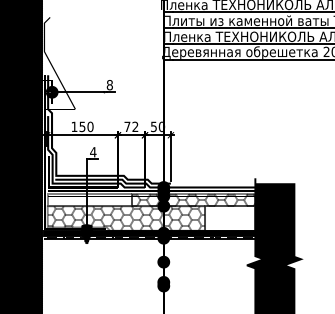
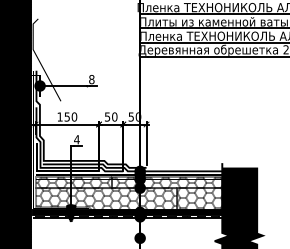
text: (131, 126) -> (111, 116), 72 -> 50
hatch: (89, 200) -> (73, 183), added
hatch: (230, 218) -> (199, 199), added

